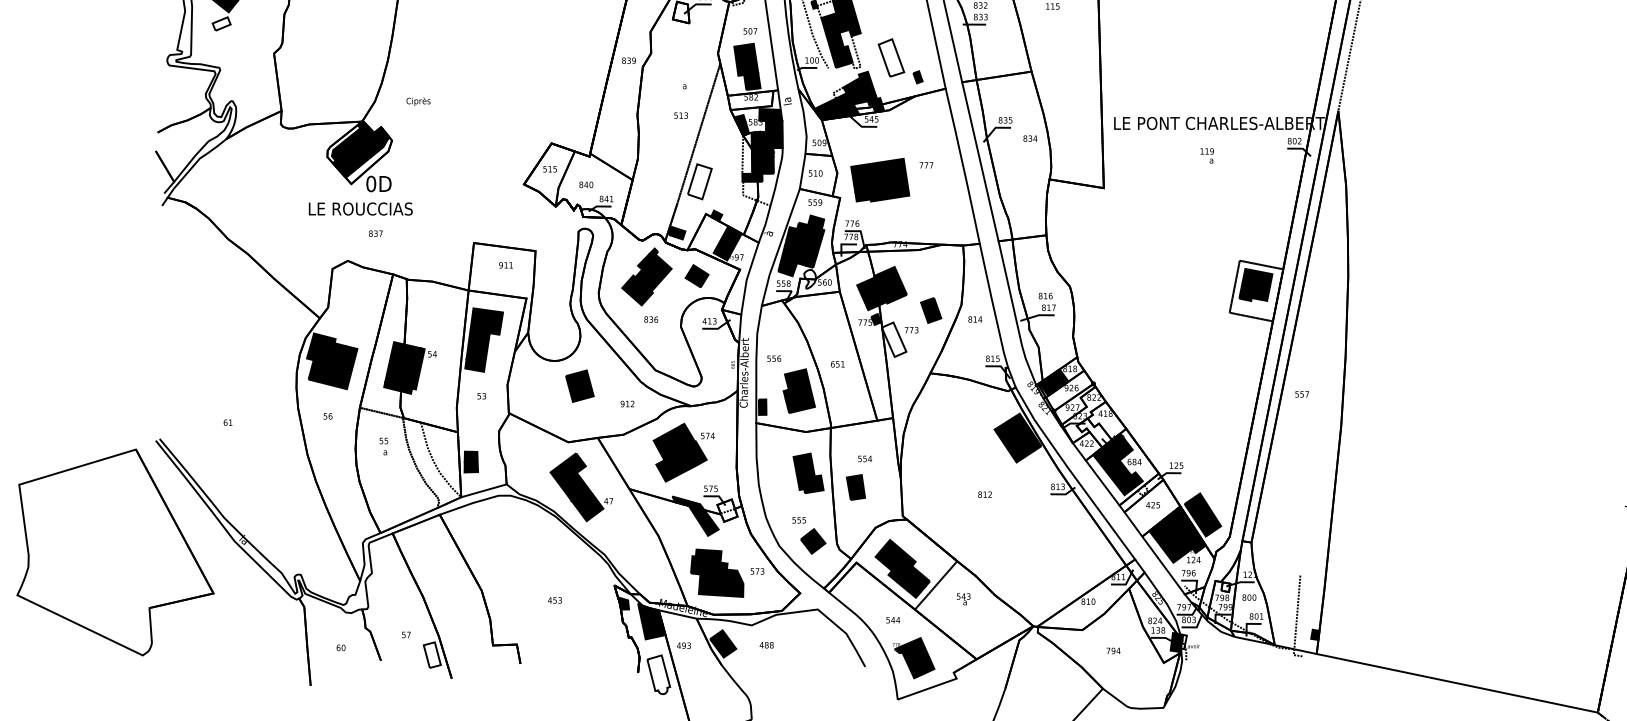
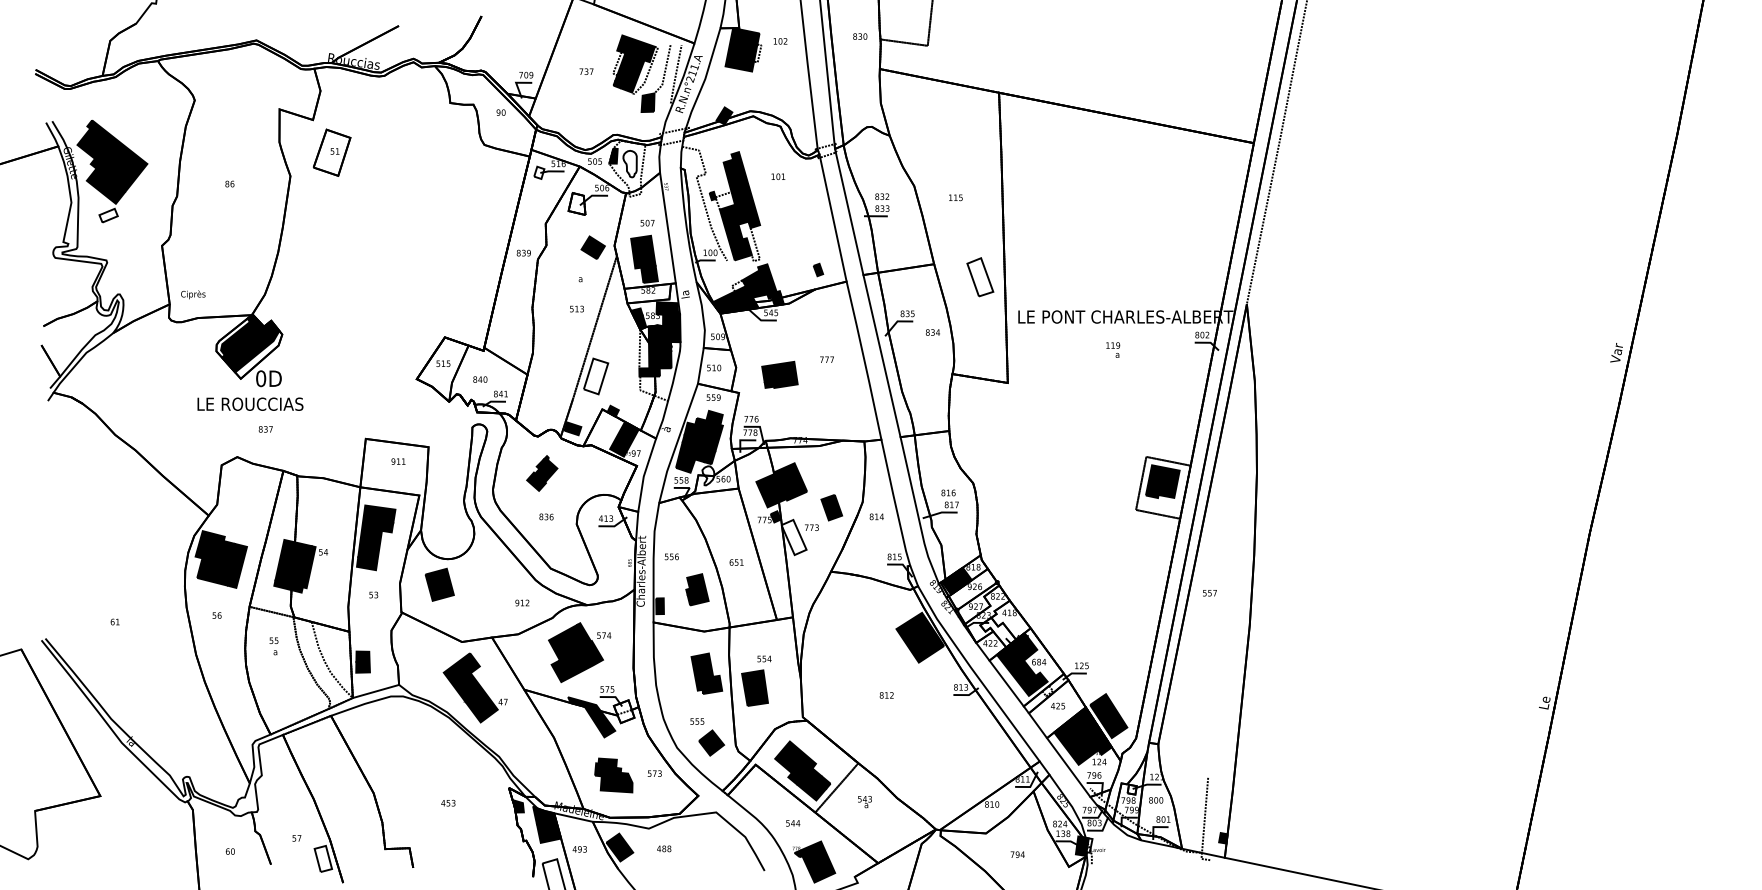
part: (891, 58) -> (980, 277), moved
text: (418, 101) -> (193, 294), moved
part: (879, 179) -> (779, 374), size x0.6
part: (696, 275) -> (592, 247), moved
part: (647, 276) -> (542, 473), size x0.6
part: (579, 385) -> (439, 584), moved
part: (799, 390) -> (697, 589), size x0.7
part: (856, 486) -> (755, 687), size x1.4
part: (716, 573) -> (613, 775), size x0.7

